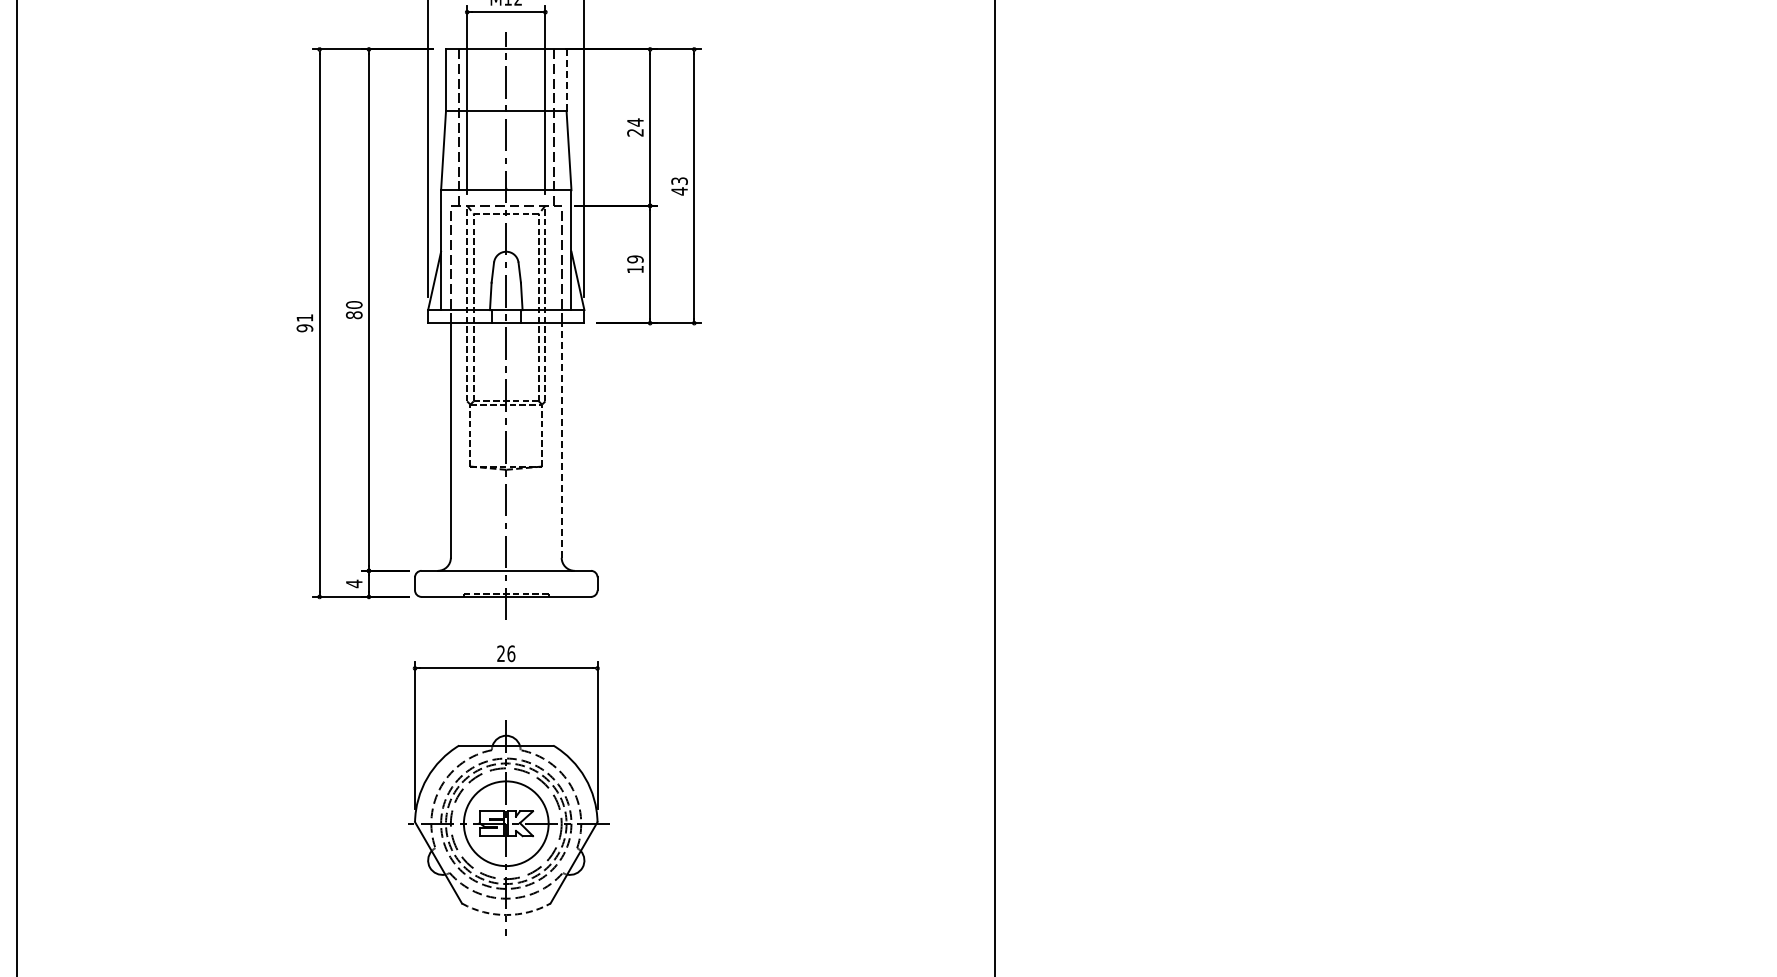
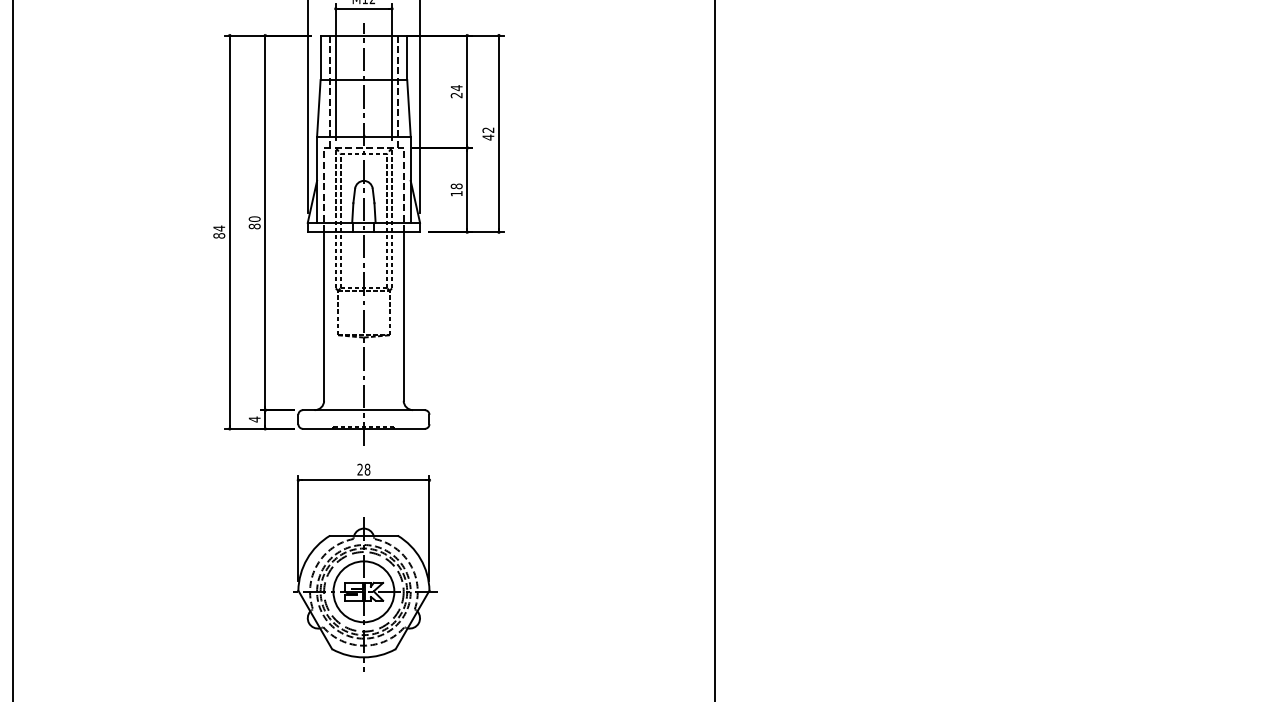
line: (566, 80) -> (407, 57), dashed -> solid
text: (679, 180) -> (488, 129), 43 -> 42
text: (635, 259) -> (456, 186), 19 -> 18
text: (304, 322) -> (218, 231), 91 -> 84
line: (561, 439) -> (403, 315), dashed -> solid
text: (511, 653) -> (367, 469), 26 -> 28
arc: (506, 914) -> (364, 657), dashed -> solid

